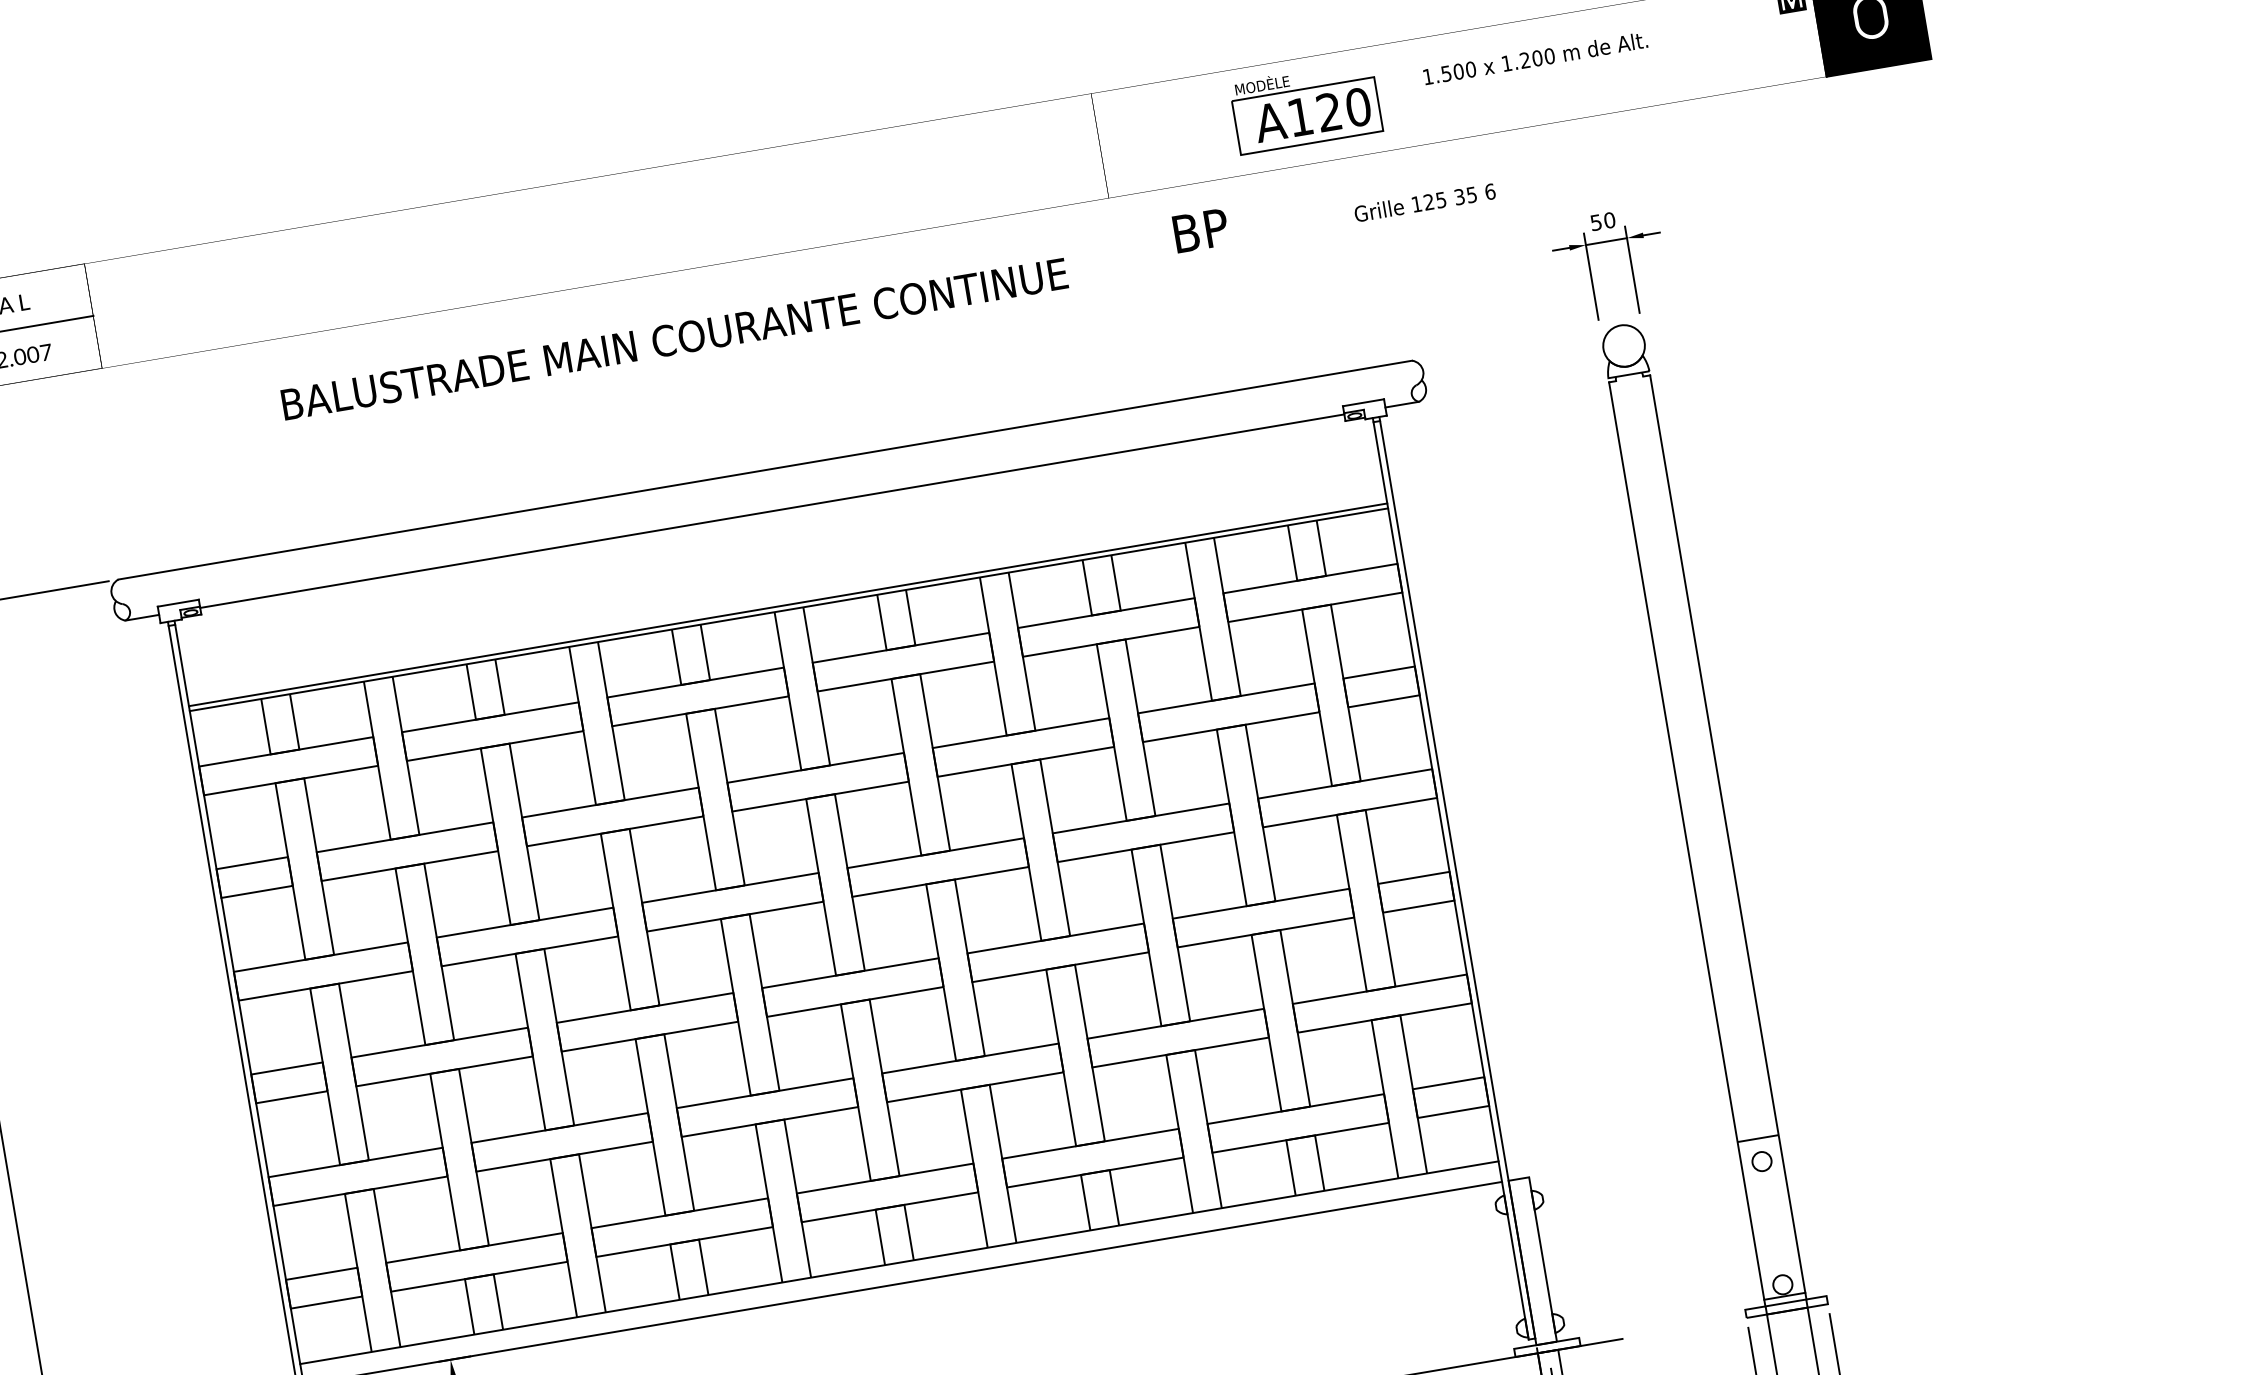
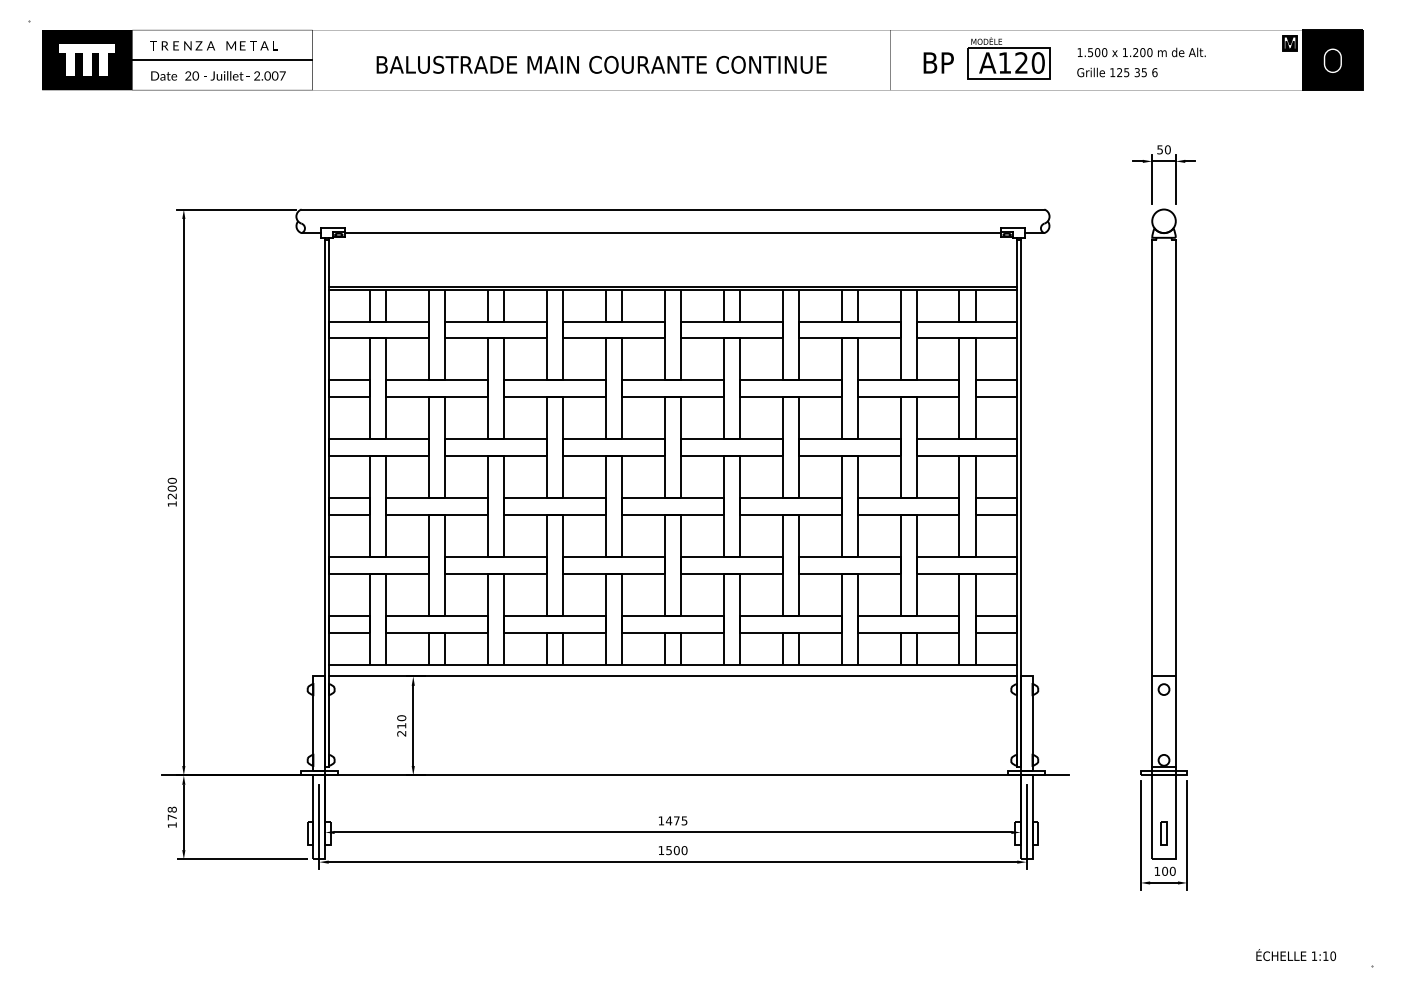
text: (1425, 202) -> (1117, 72), moved
text: (1200, 229) -> (938, 62), moved
text: (674, 338) -> (601, 64), moved

